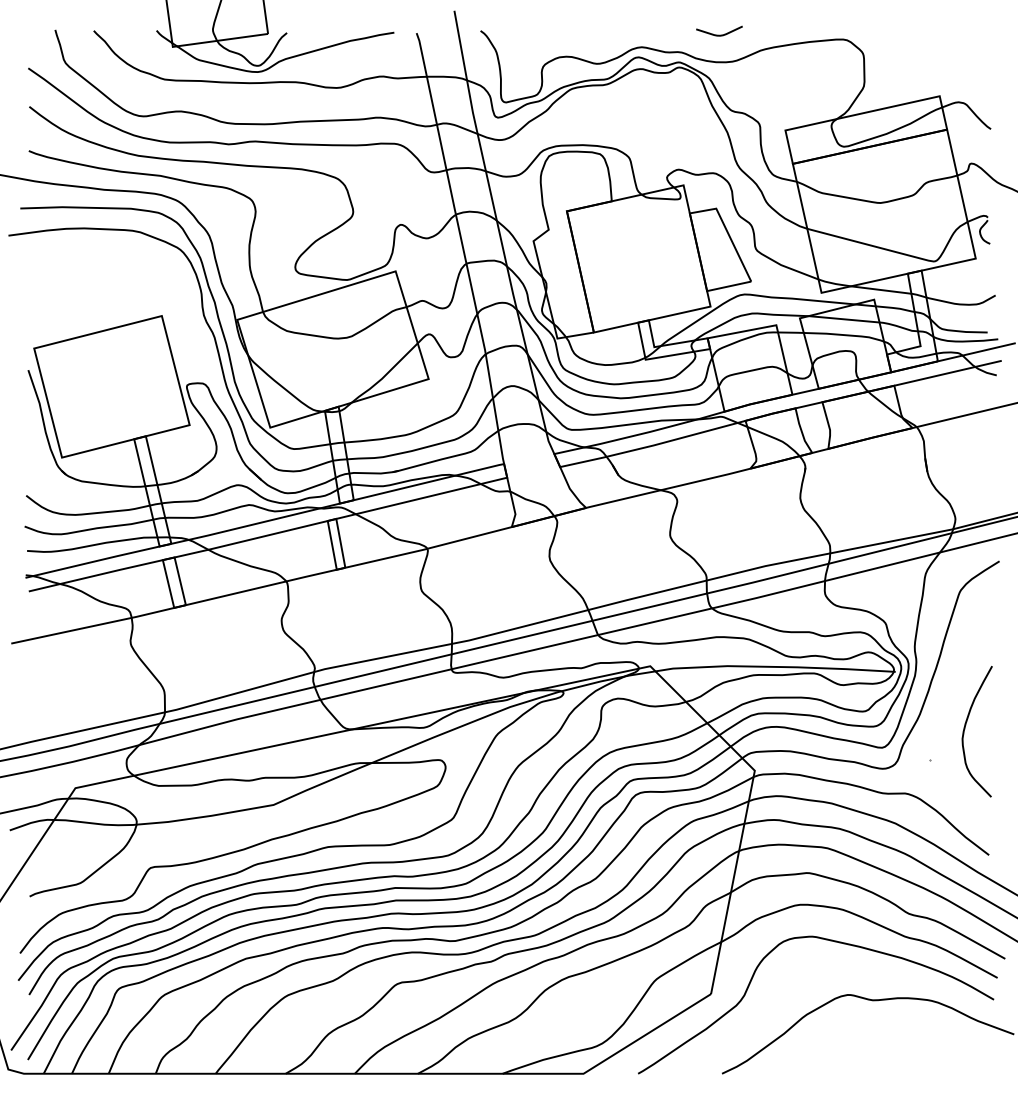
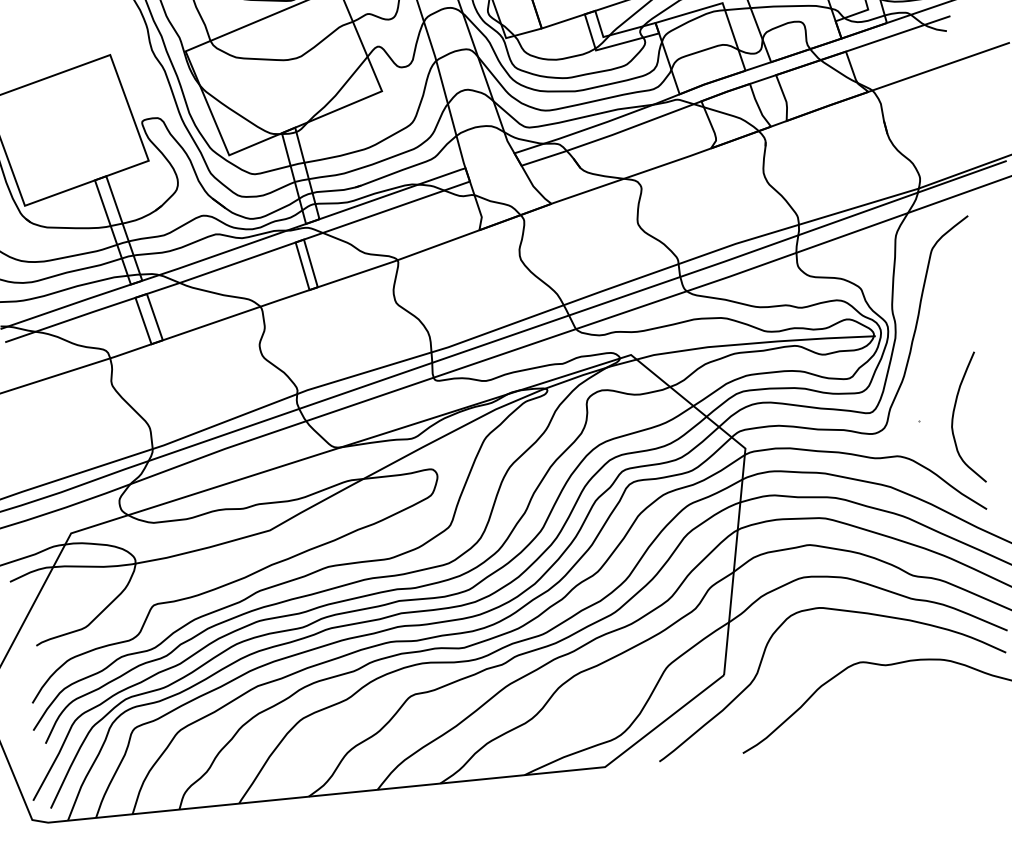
curve: (965, 729) -> (954, 417), moved

